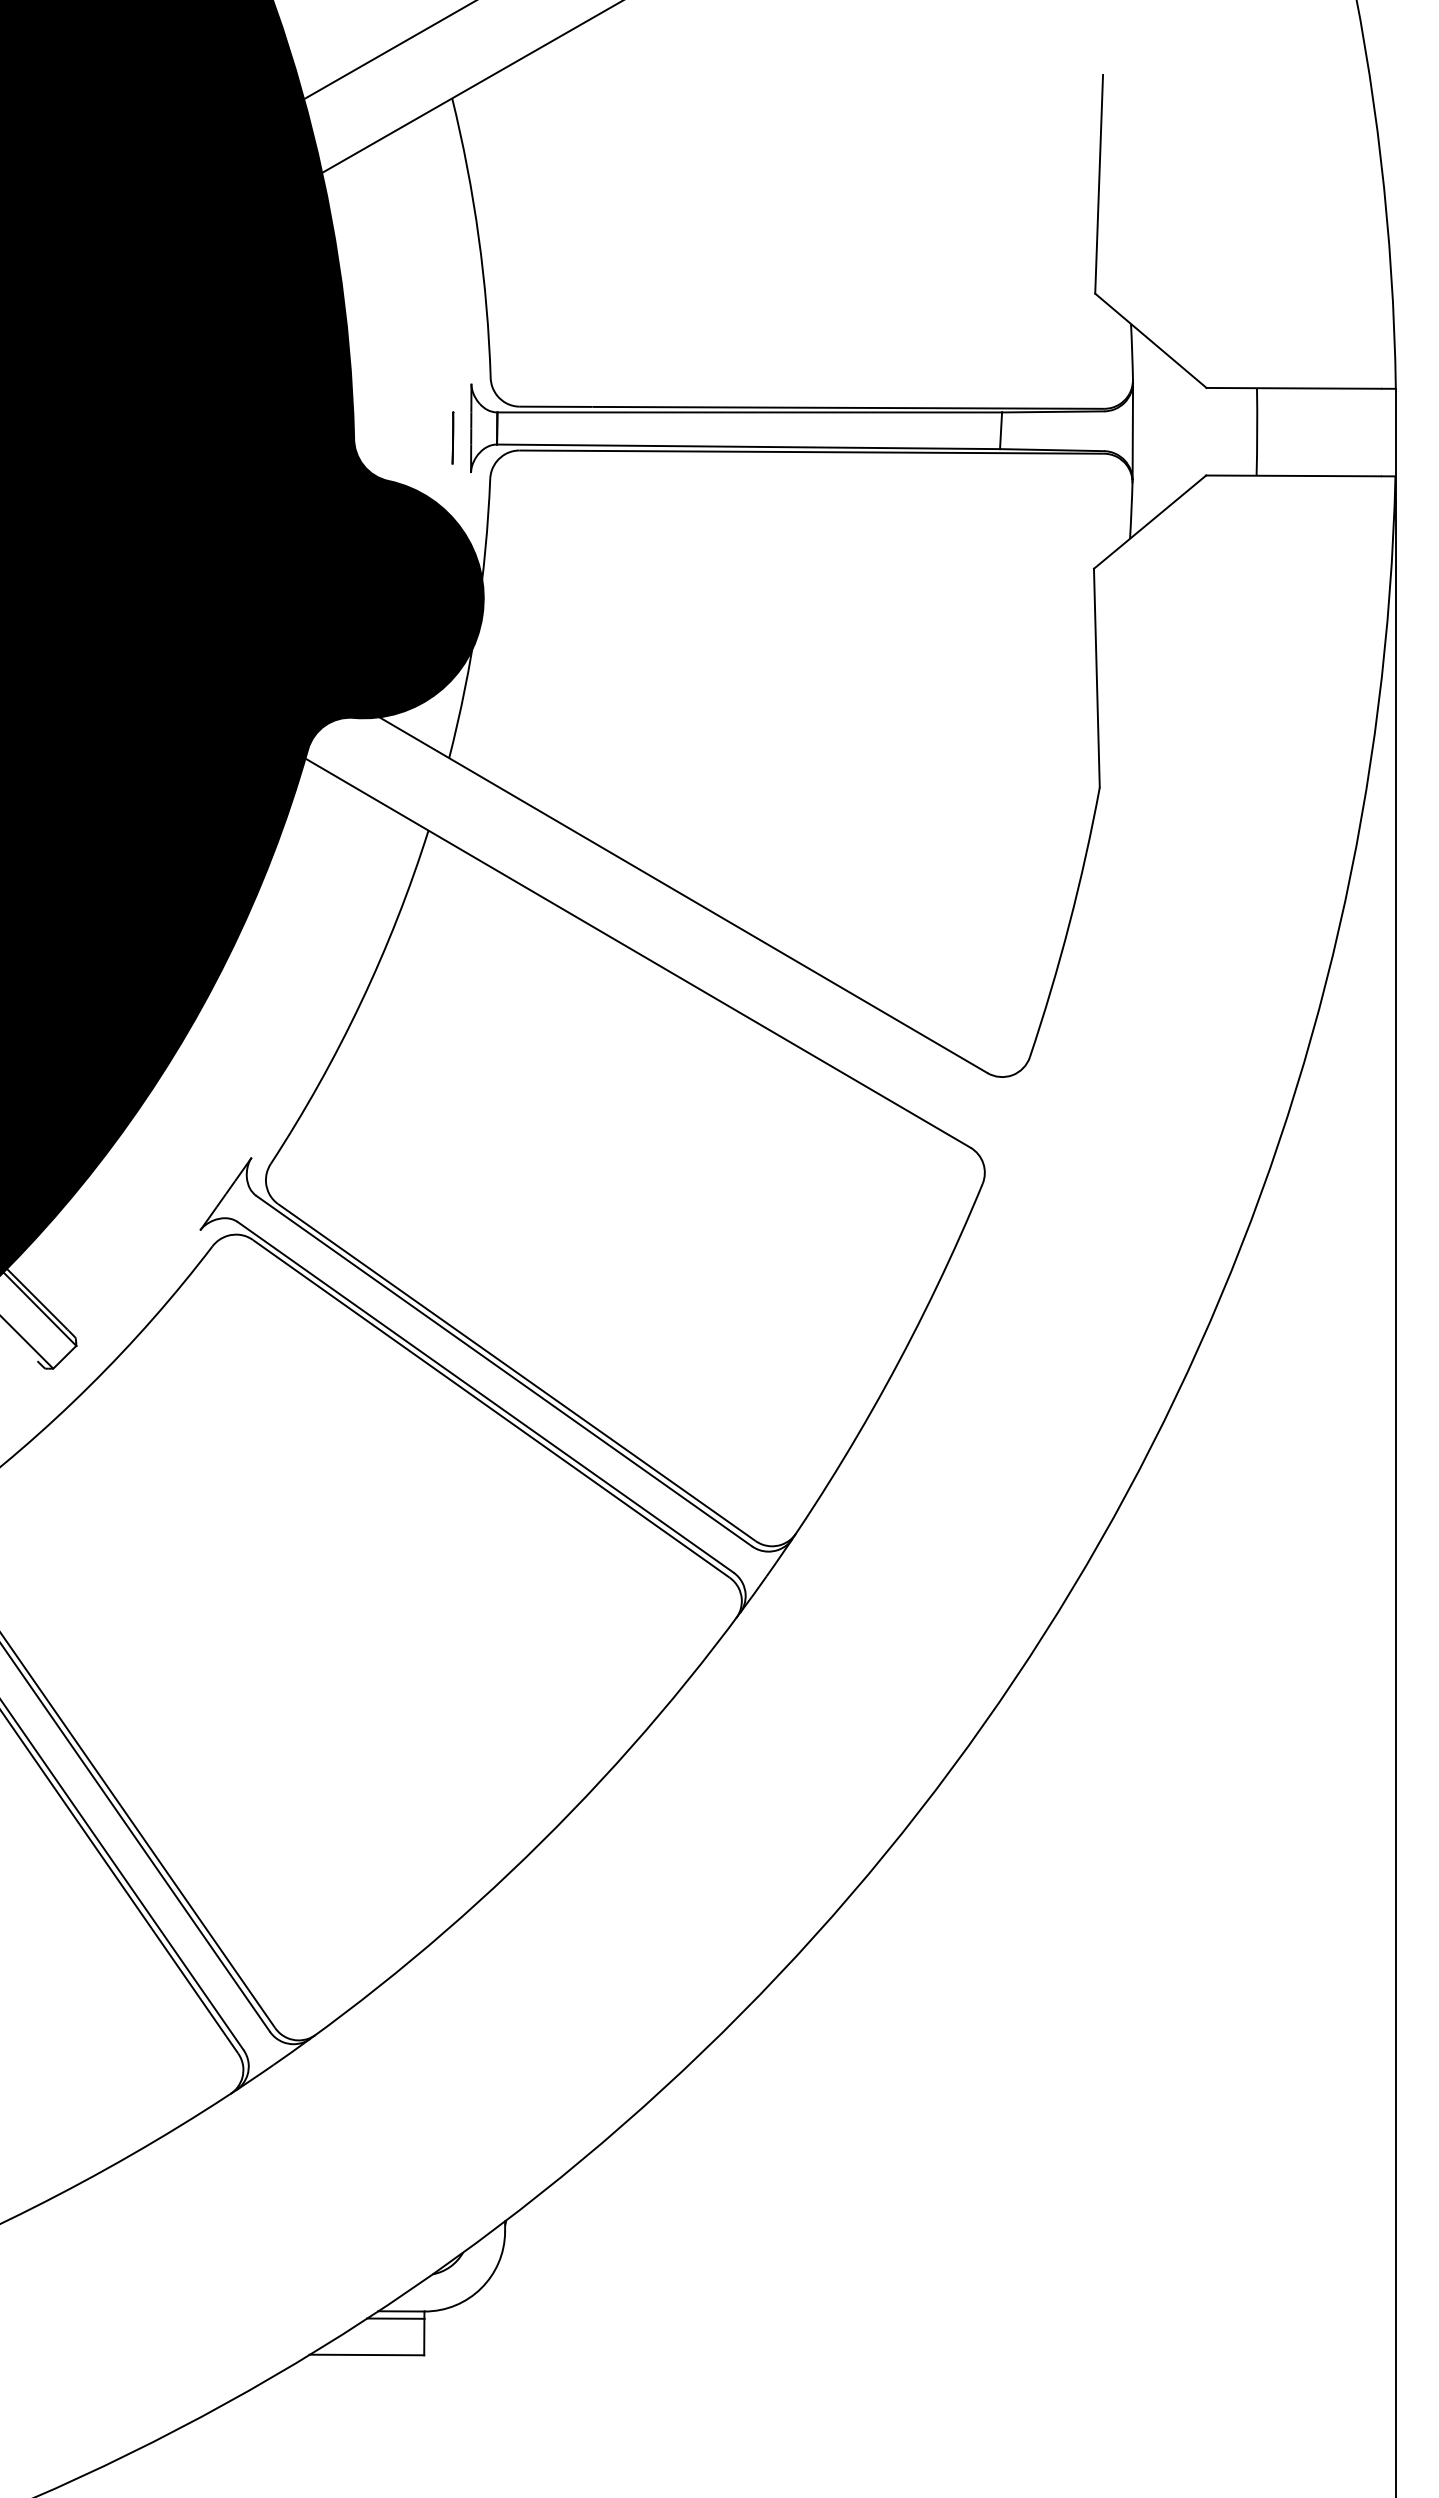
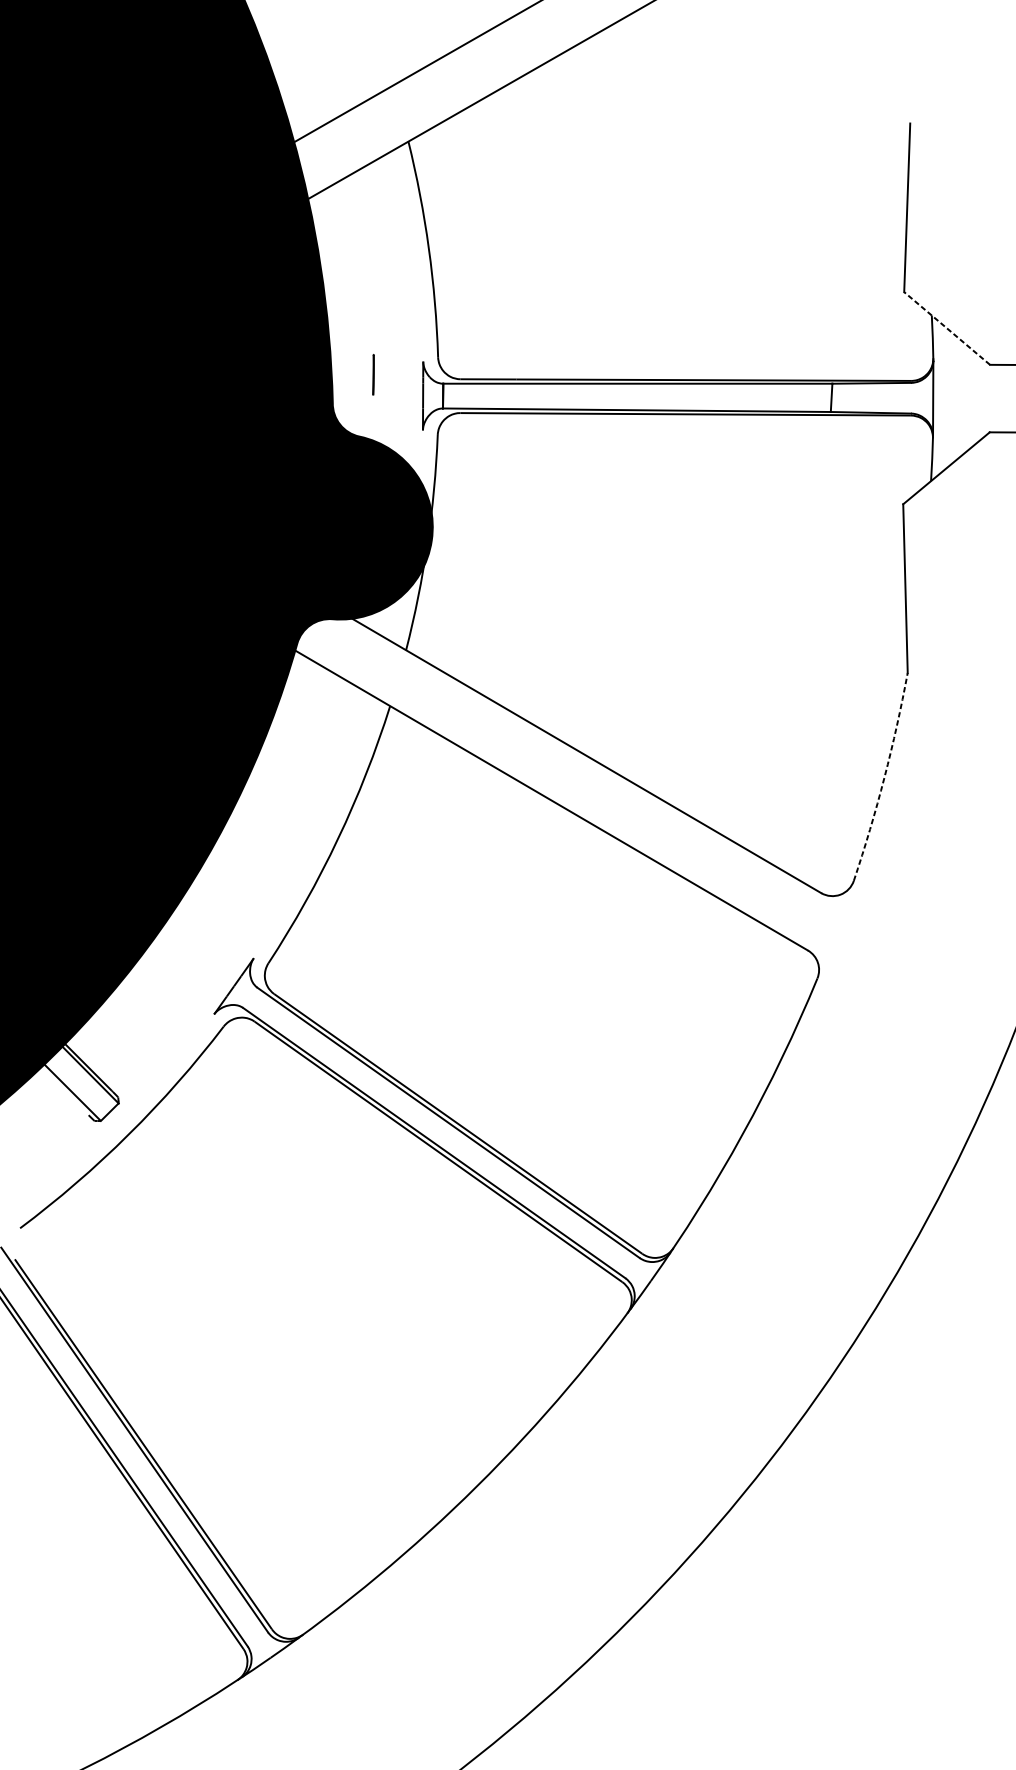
line: (1150, 340) -> (946, 328), solid -> dashed
line: (452, 437) -> (373, 374), moved
arc: (1069, 923) -> (884, 777), solid -> dashed

